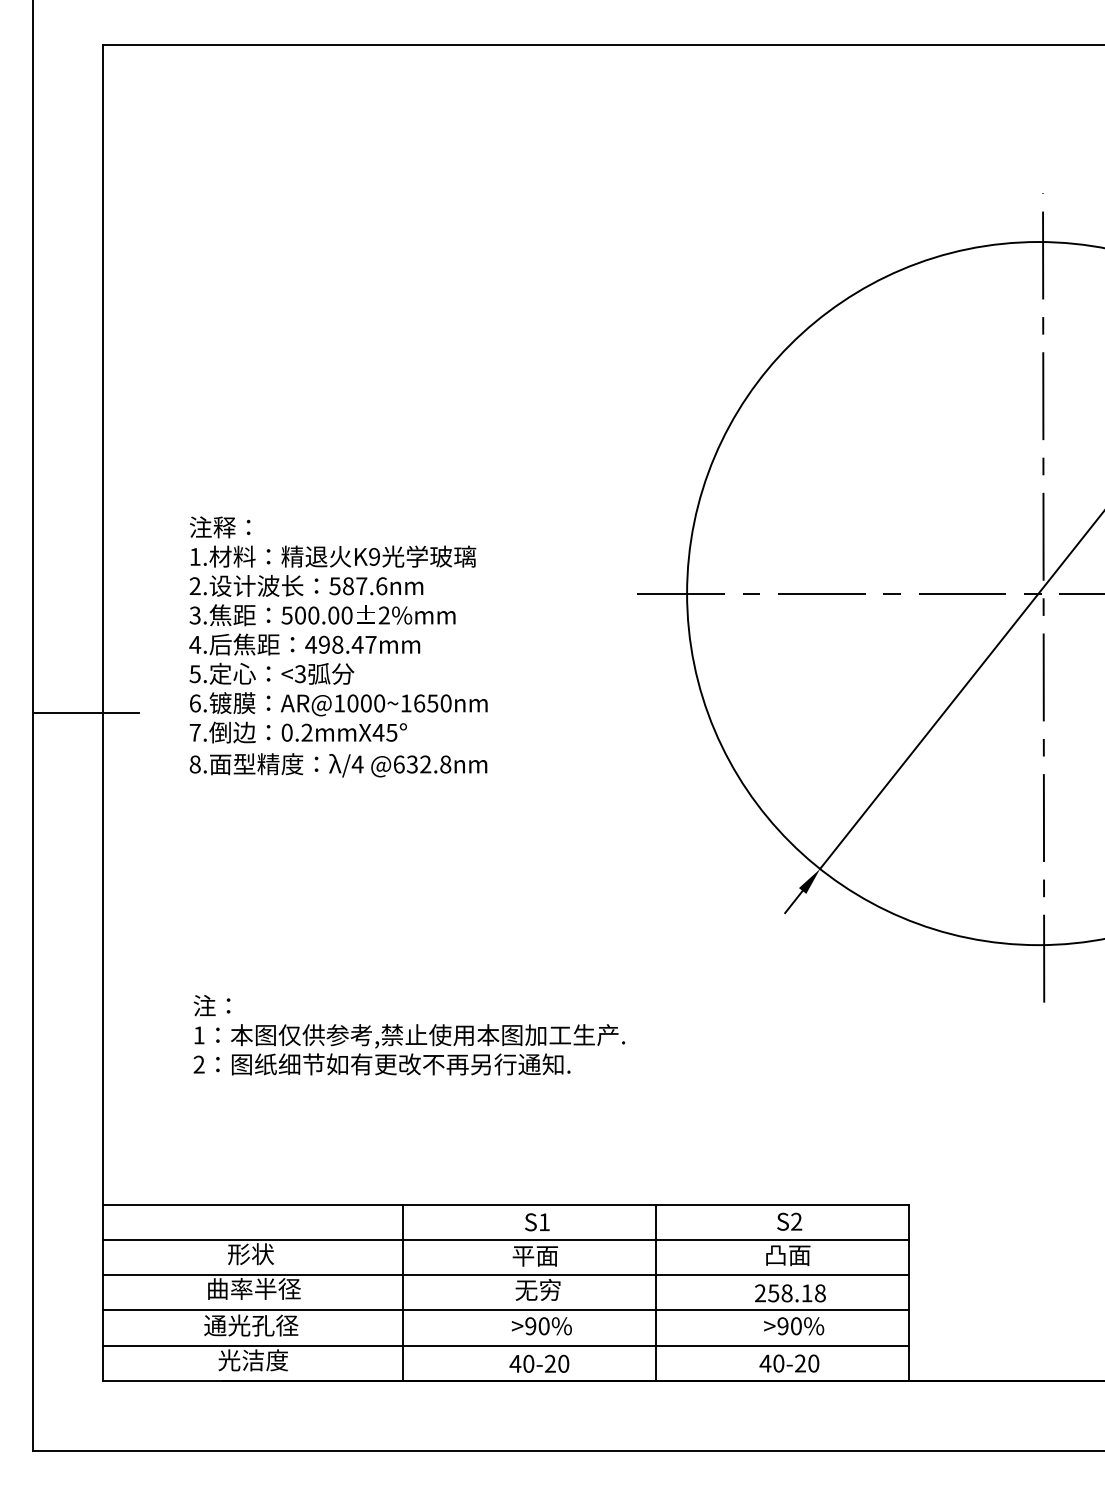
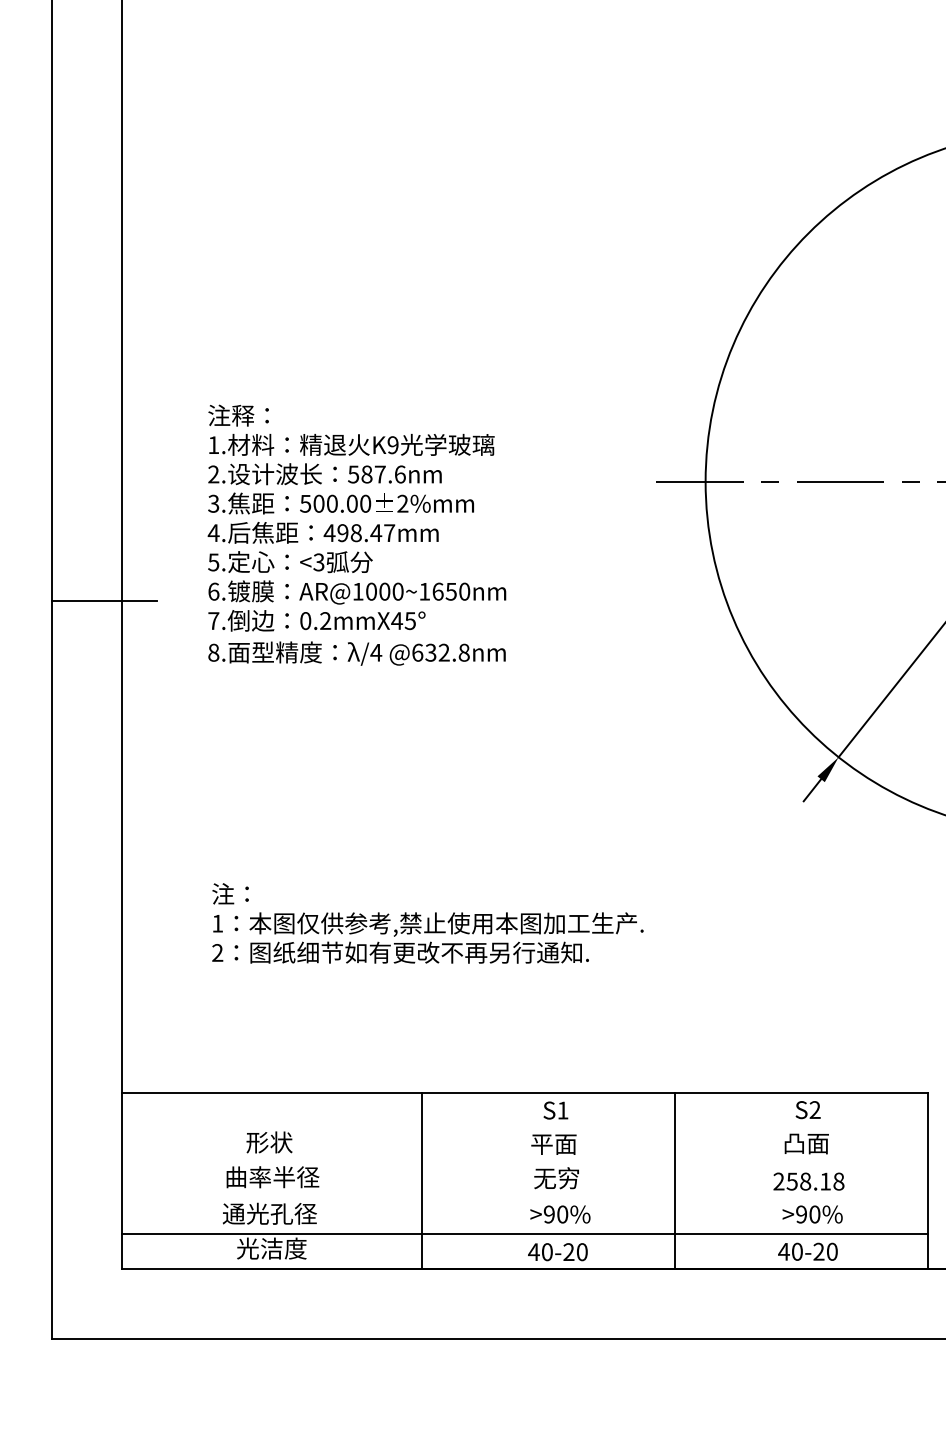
line: (506, 1240) -> (525, 1128), removed
line: (506, 1275) -> (525, 1163), removed
line: (506, 1310) -> (525, 1198), removed

